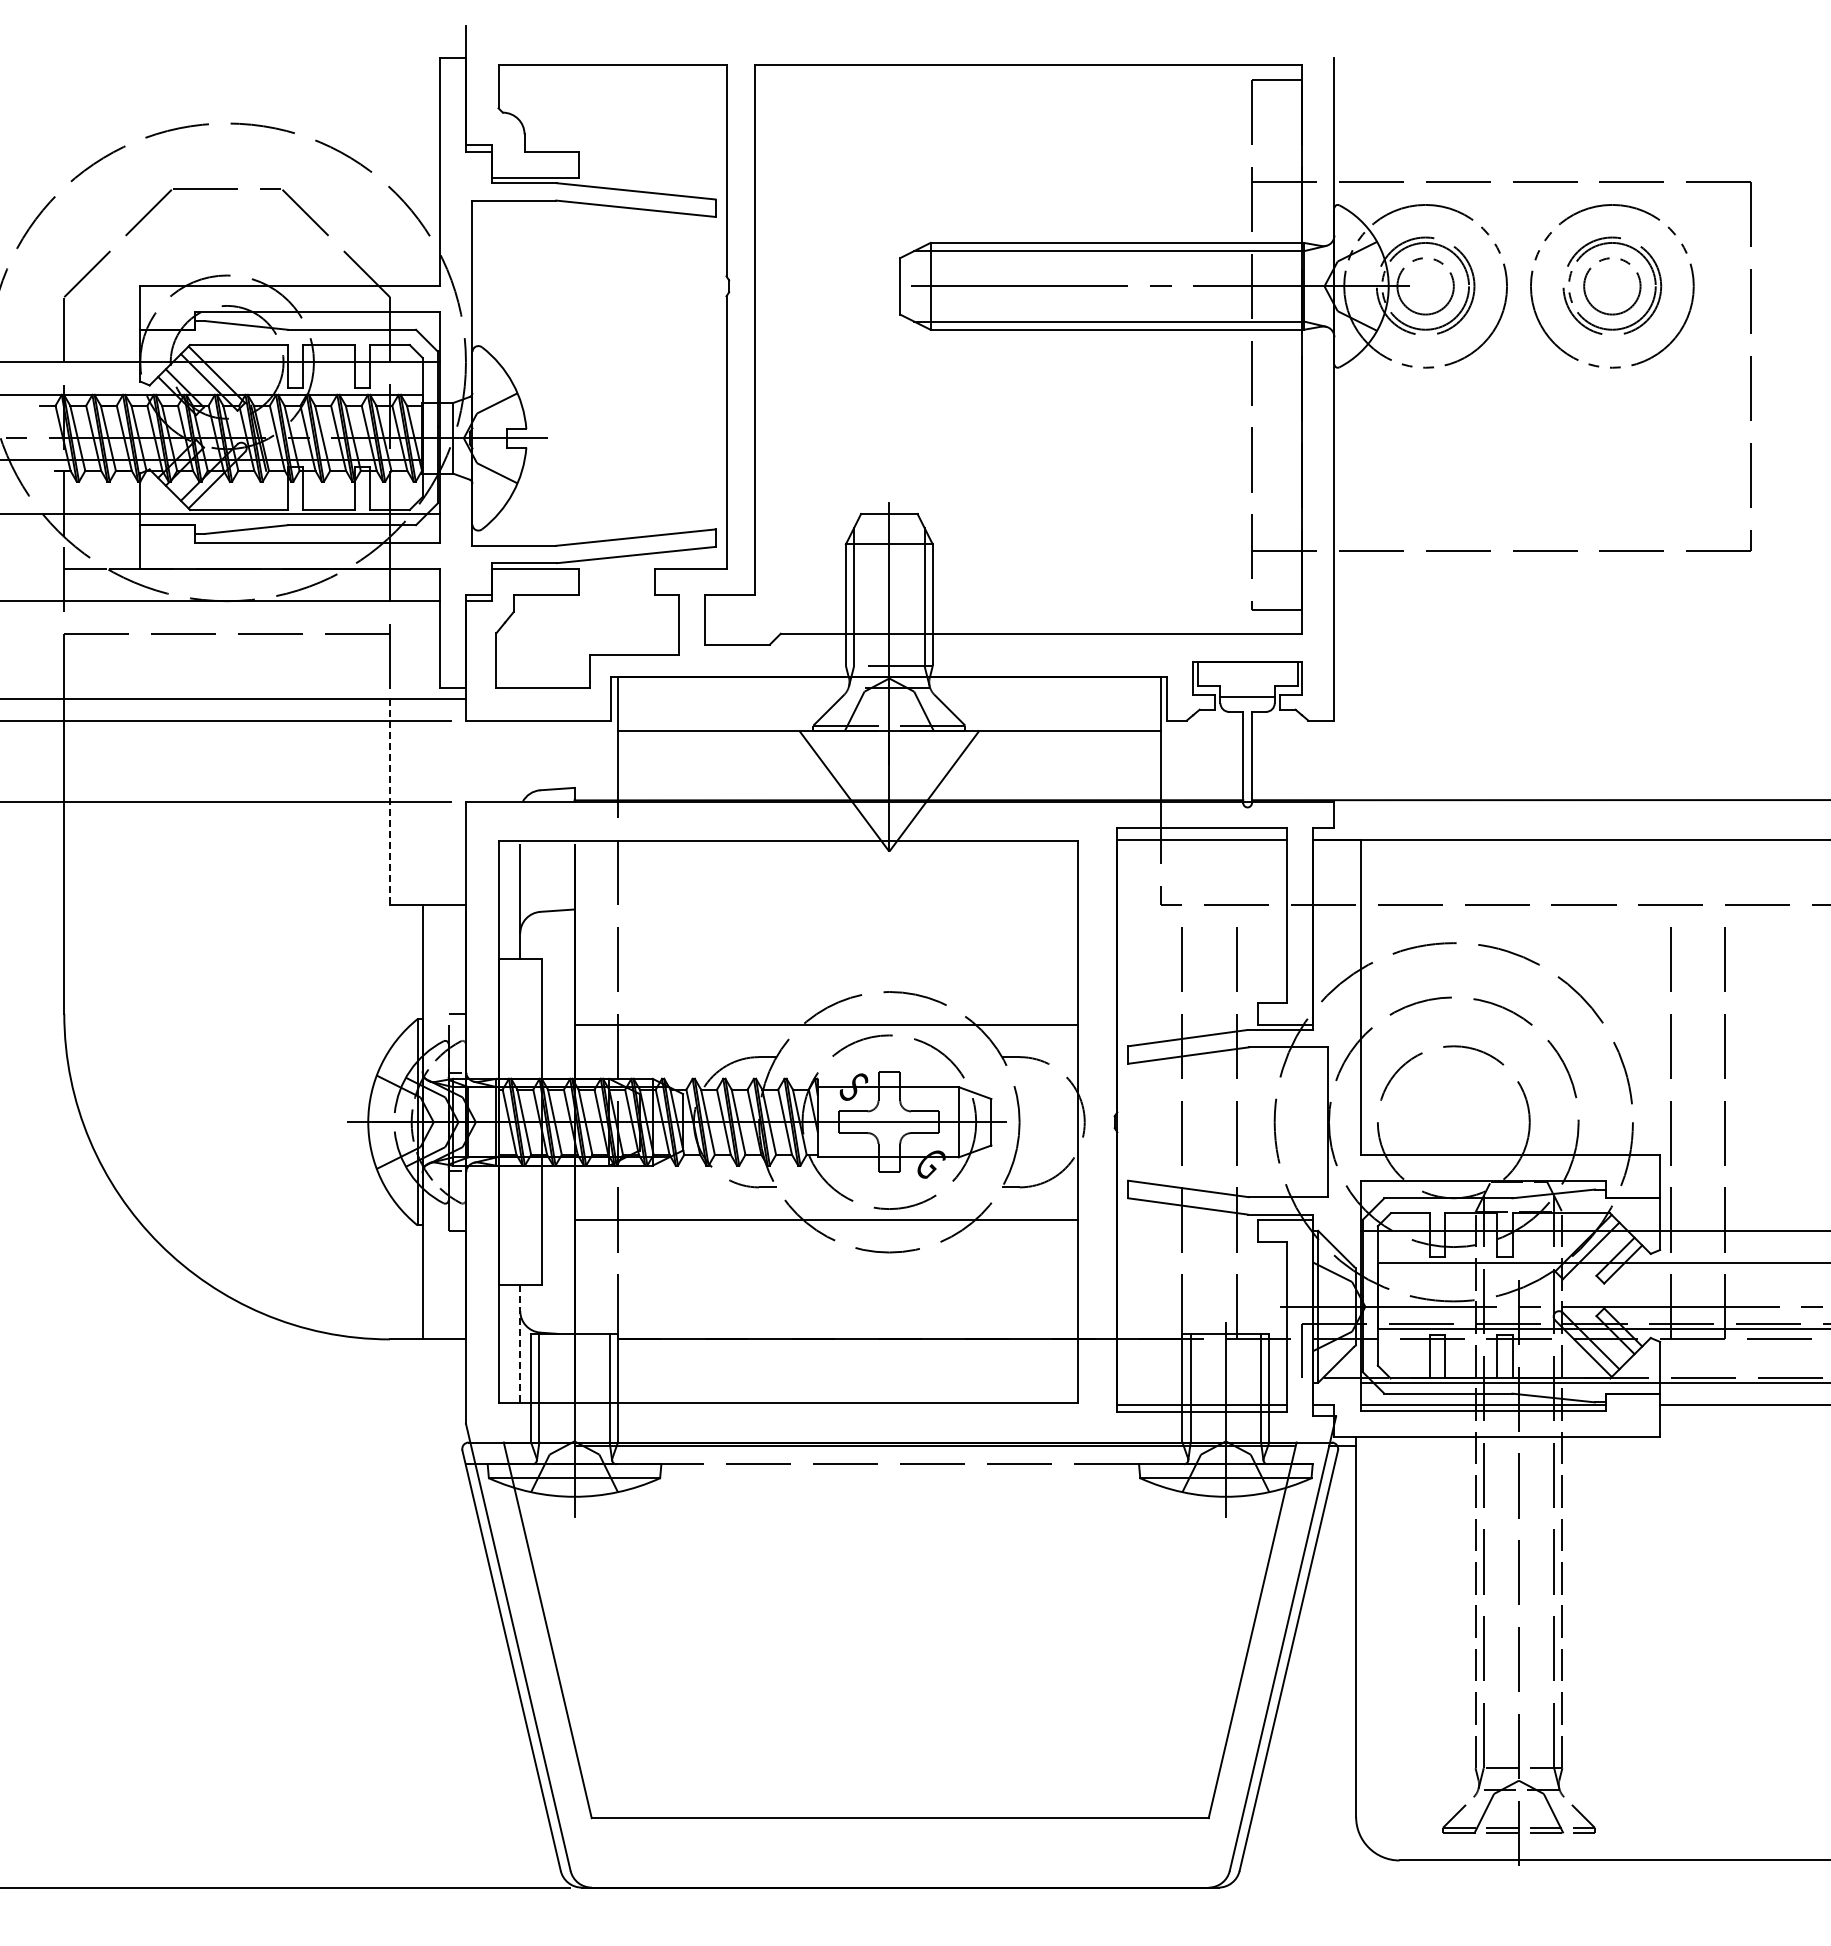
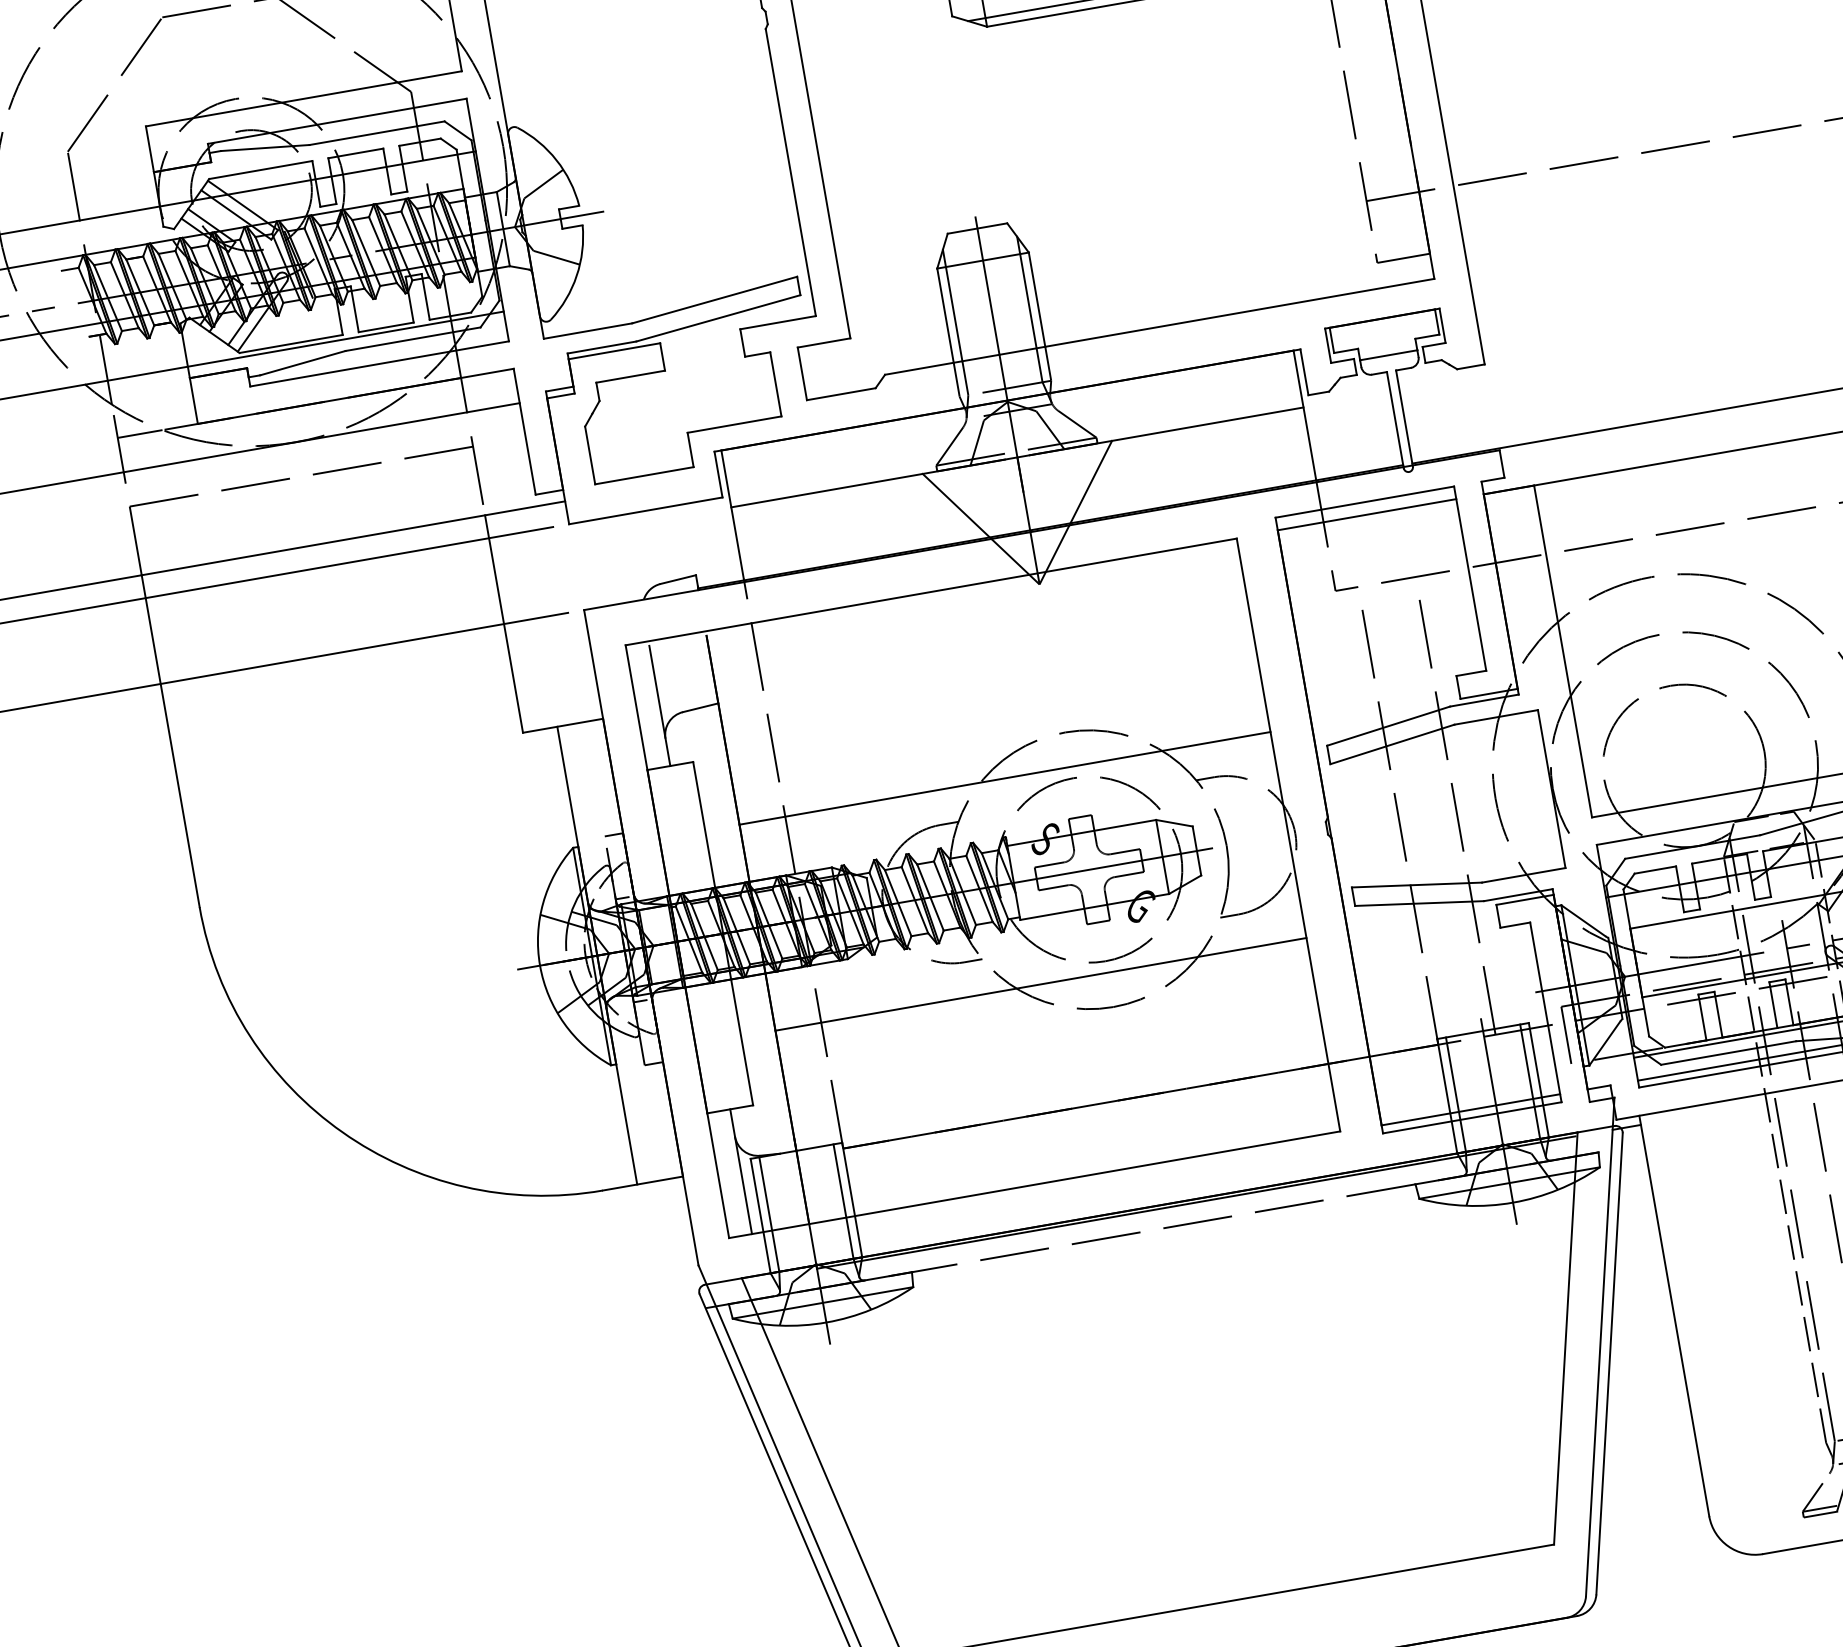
line: (389, 802) -> (503, 624), dashed -> solid
line: (520, 1344) -> (741, 1171), dashed -> solid

